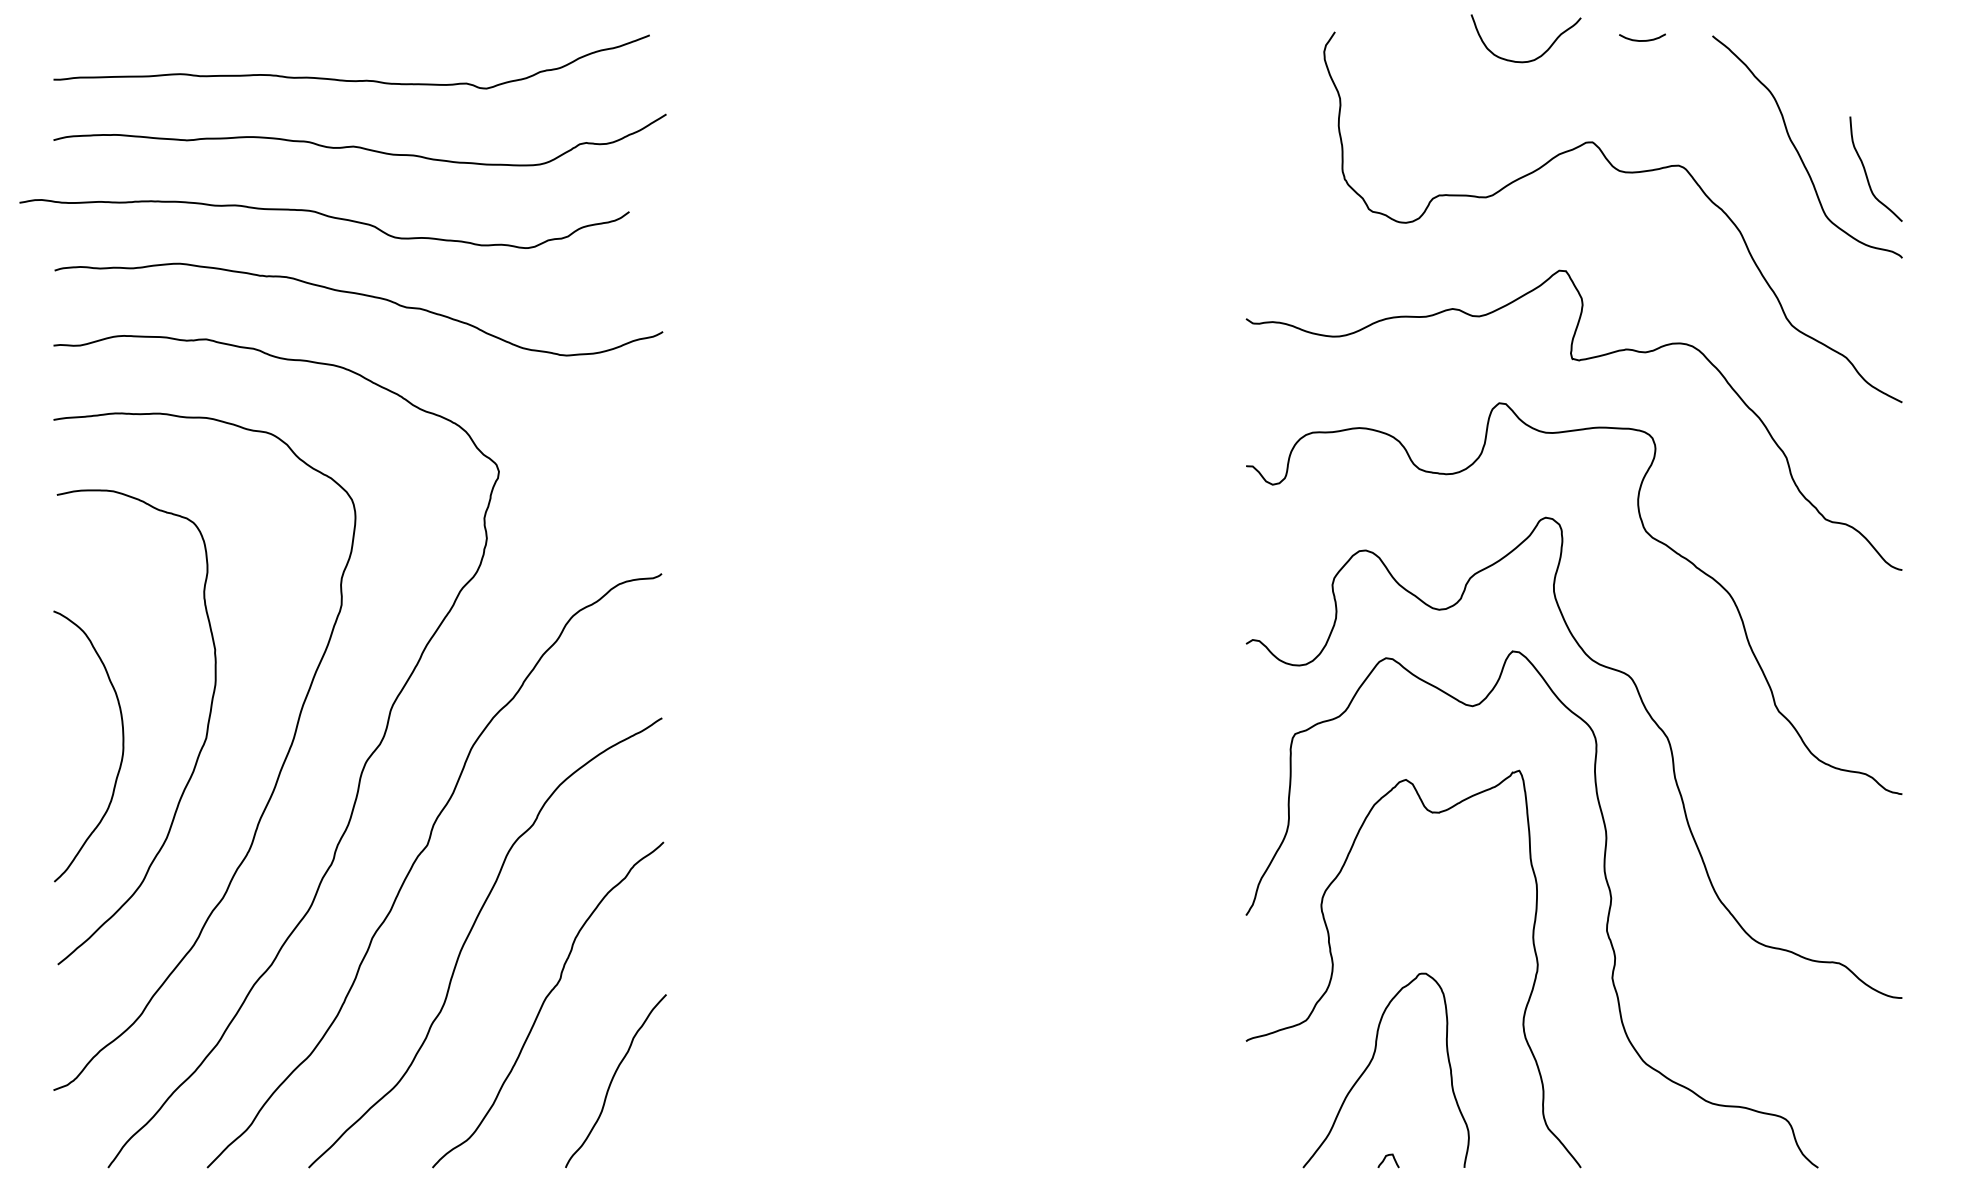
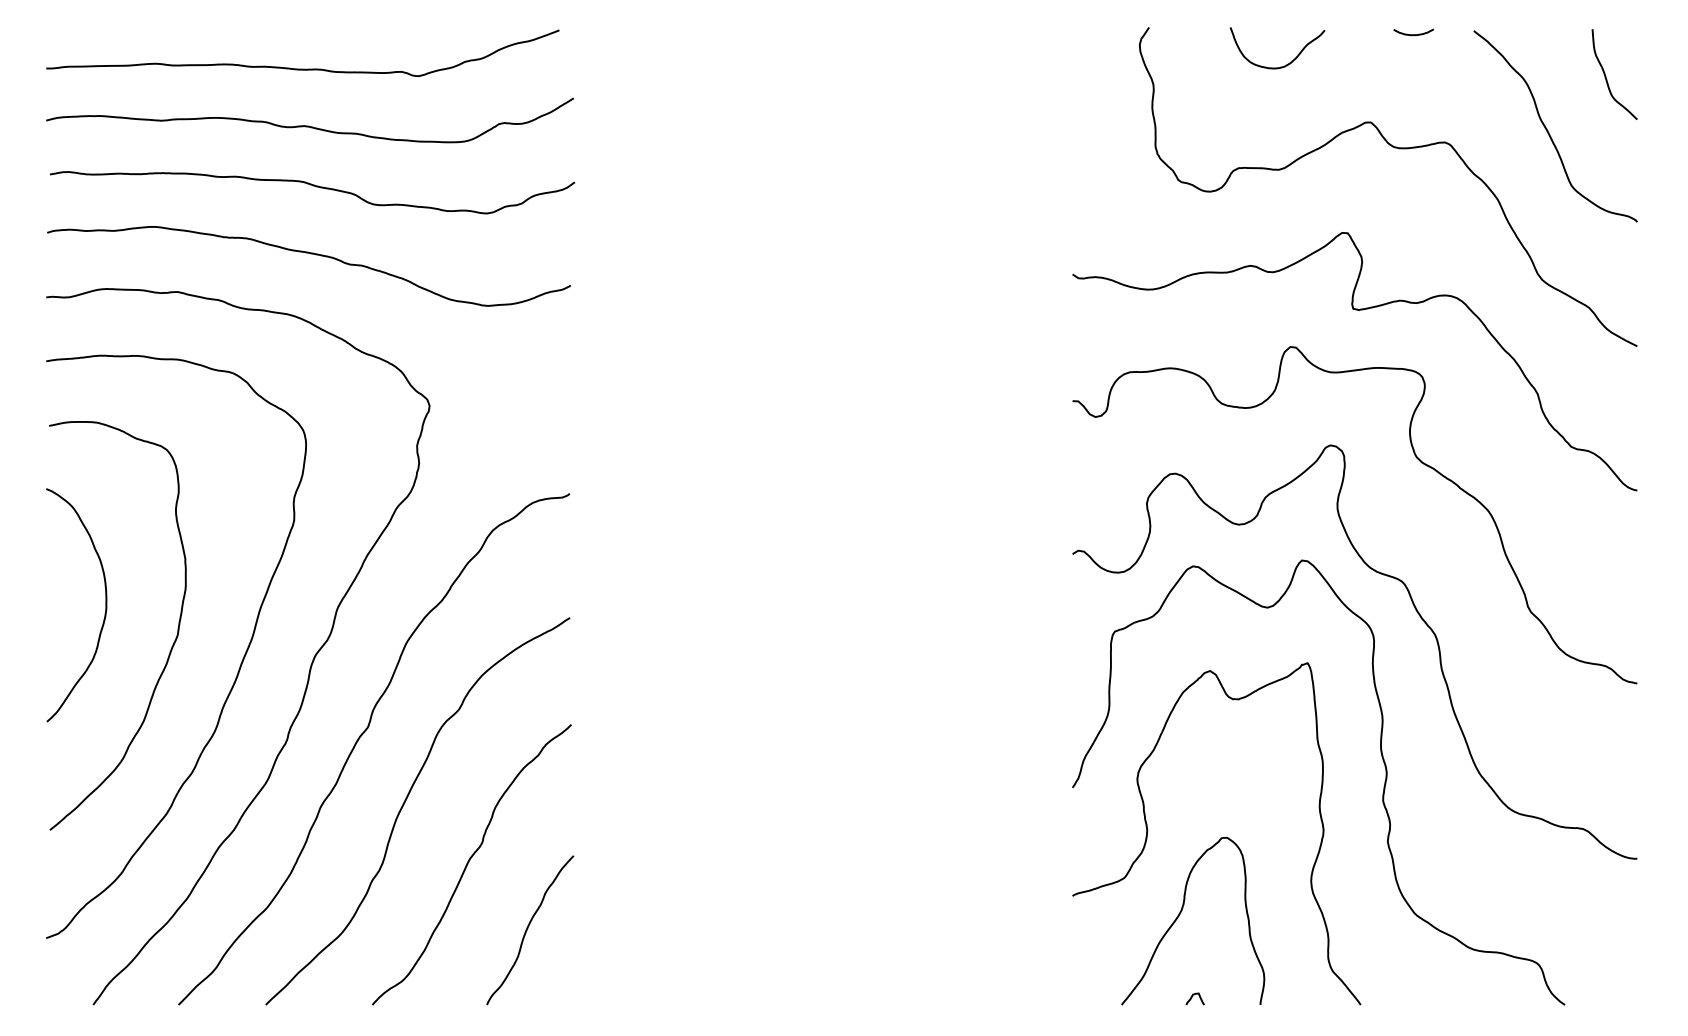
curve: (1537, 56) -> (1287, 63), moved
curve: (1866, 171) -> (1606, 76), moved
curve: (325, 216) -> (313, 186), moved
curve: (122, 746) -> (105, 605), moved

